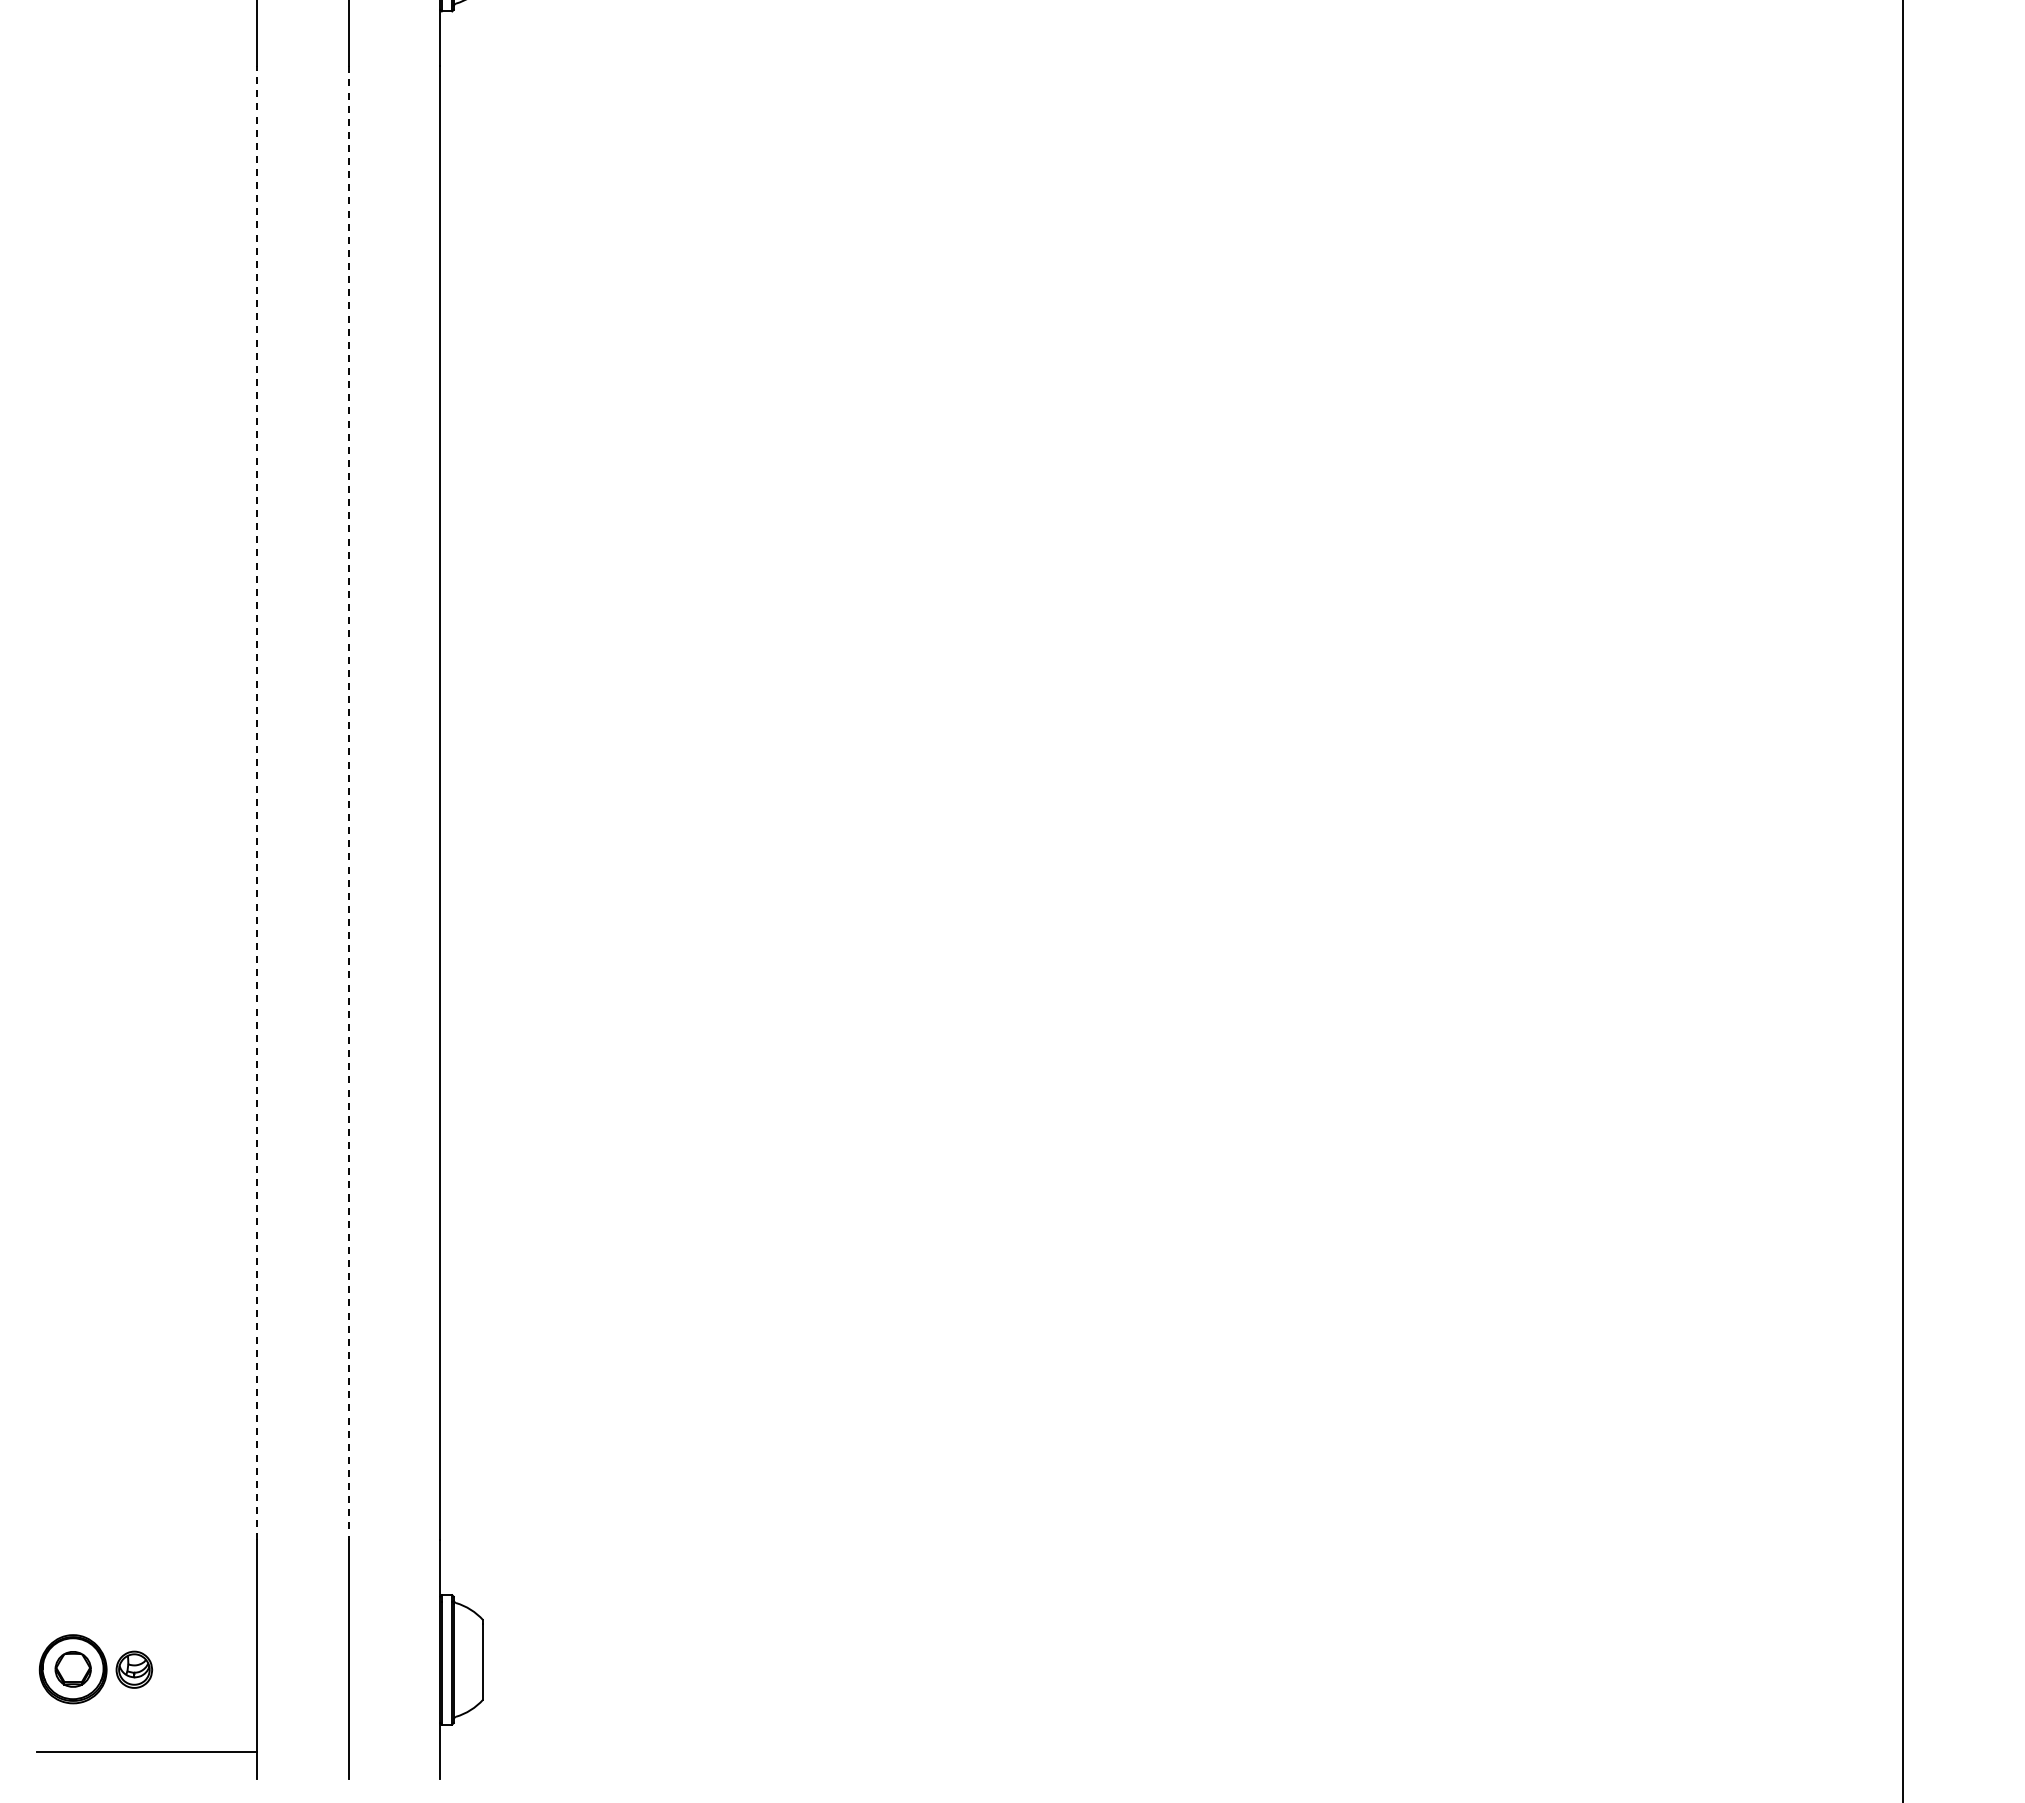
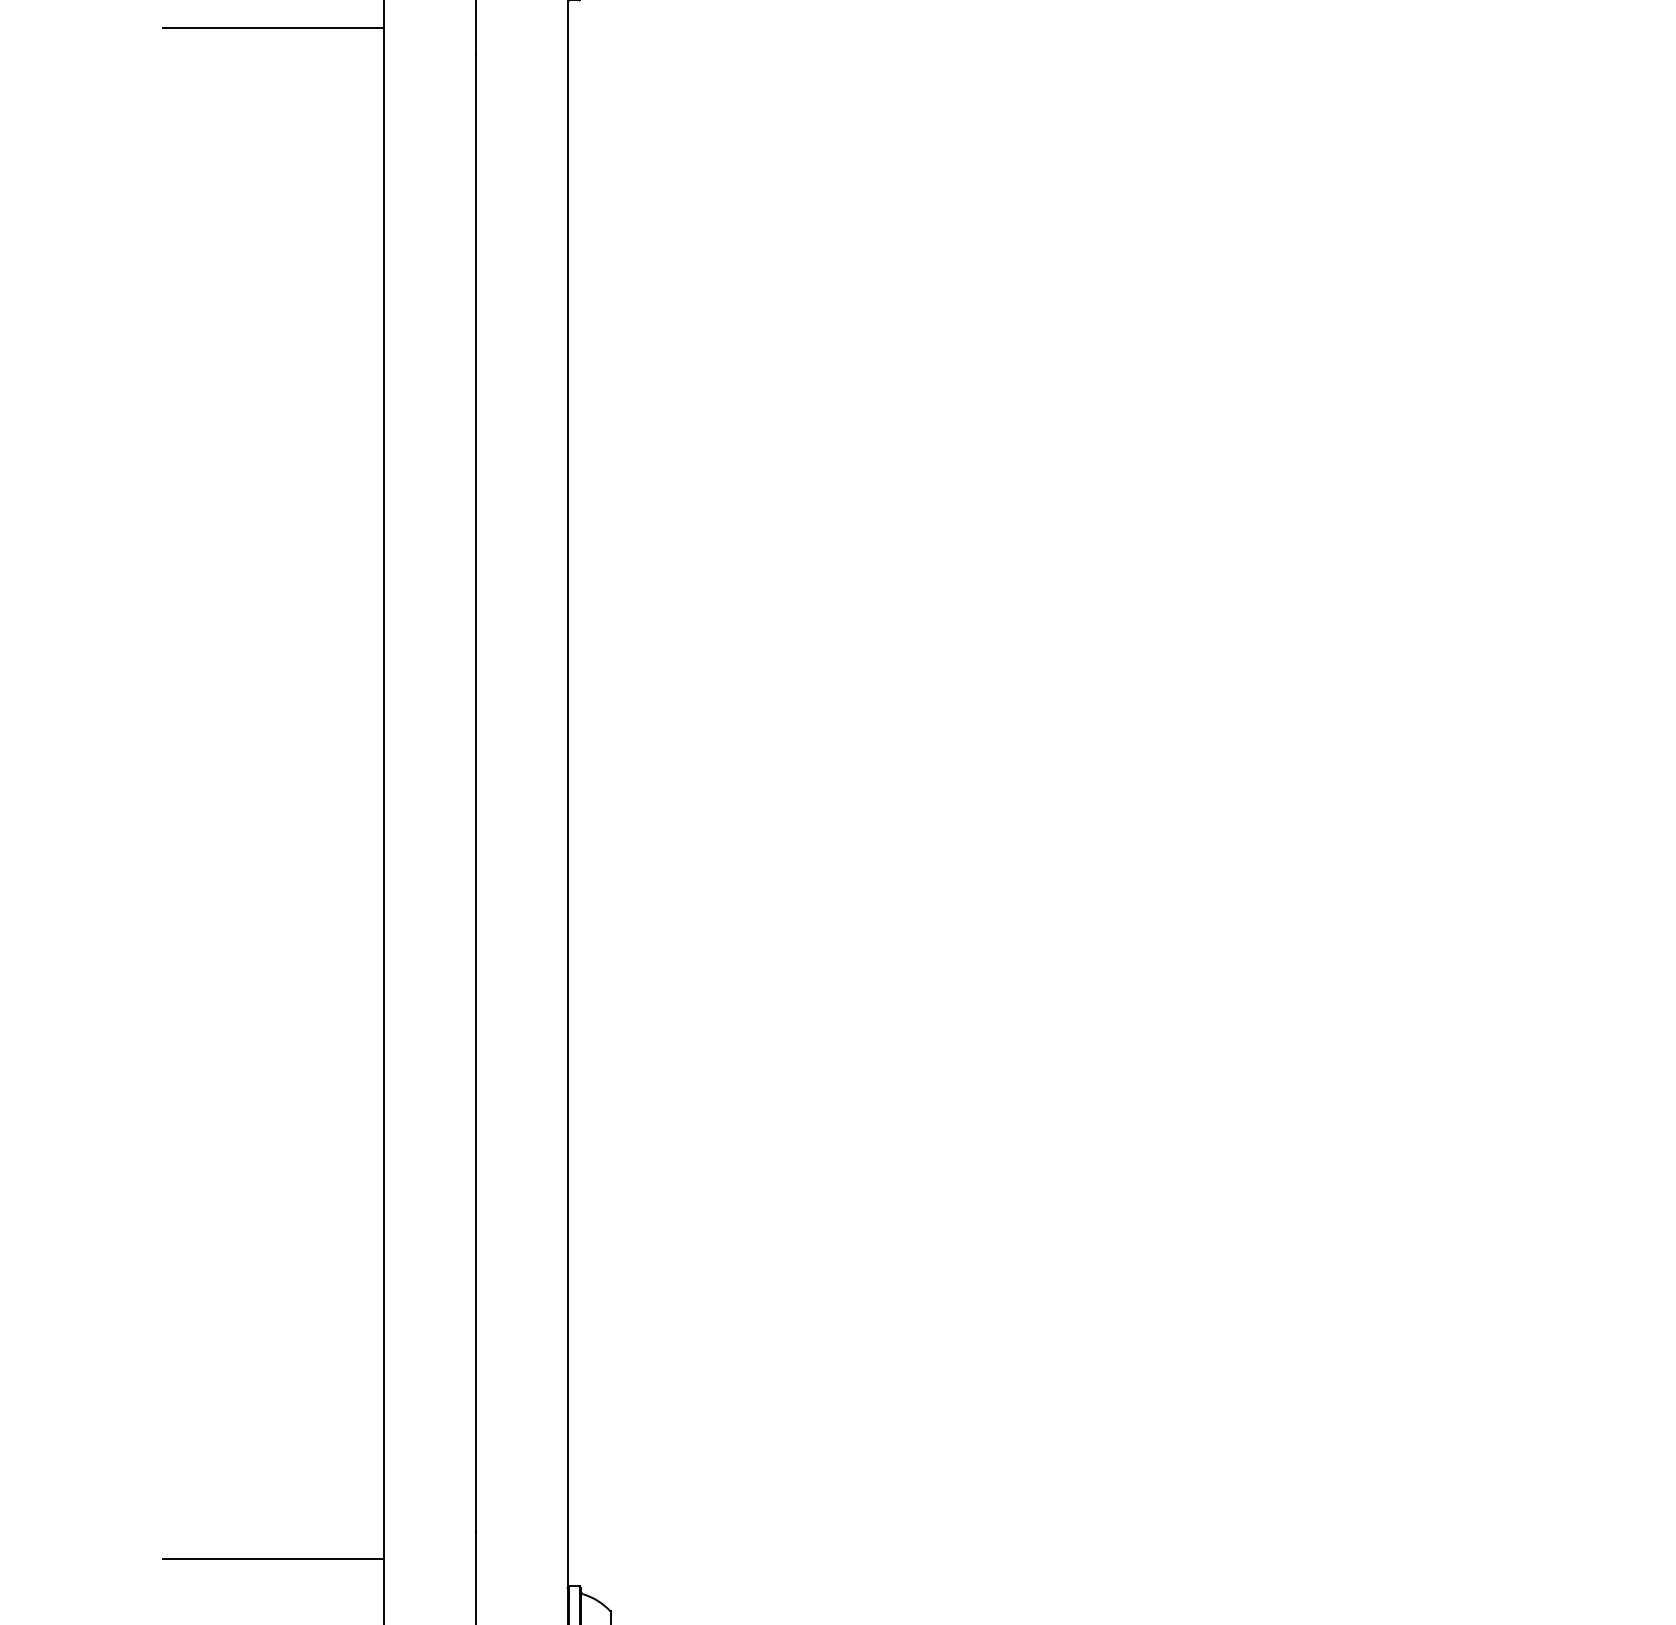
line: (146, 38) -> (273, 27), added
line: (256, 803) -> (383, 793), dashed -> solid
line: (348, 803) -> (475, 793), dashed -> solid
line: (146, 1568) -> (273, 1559), added

